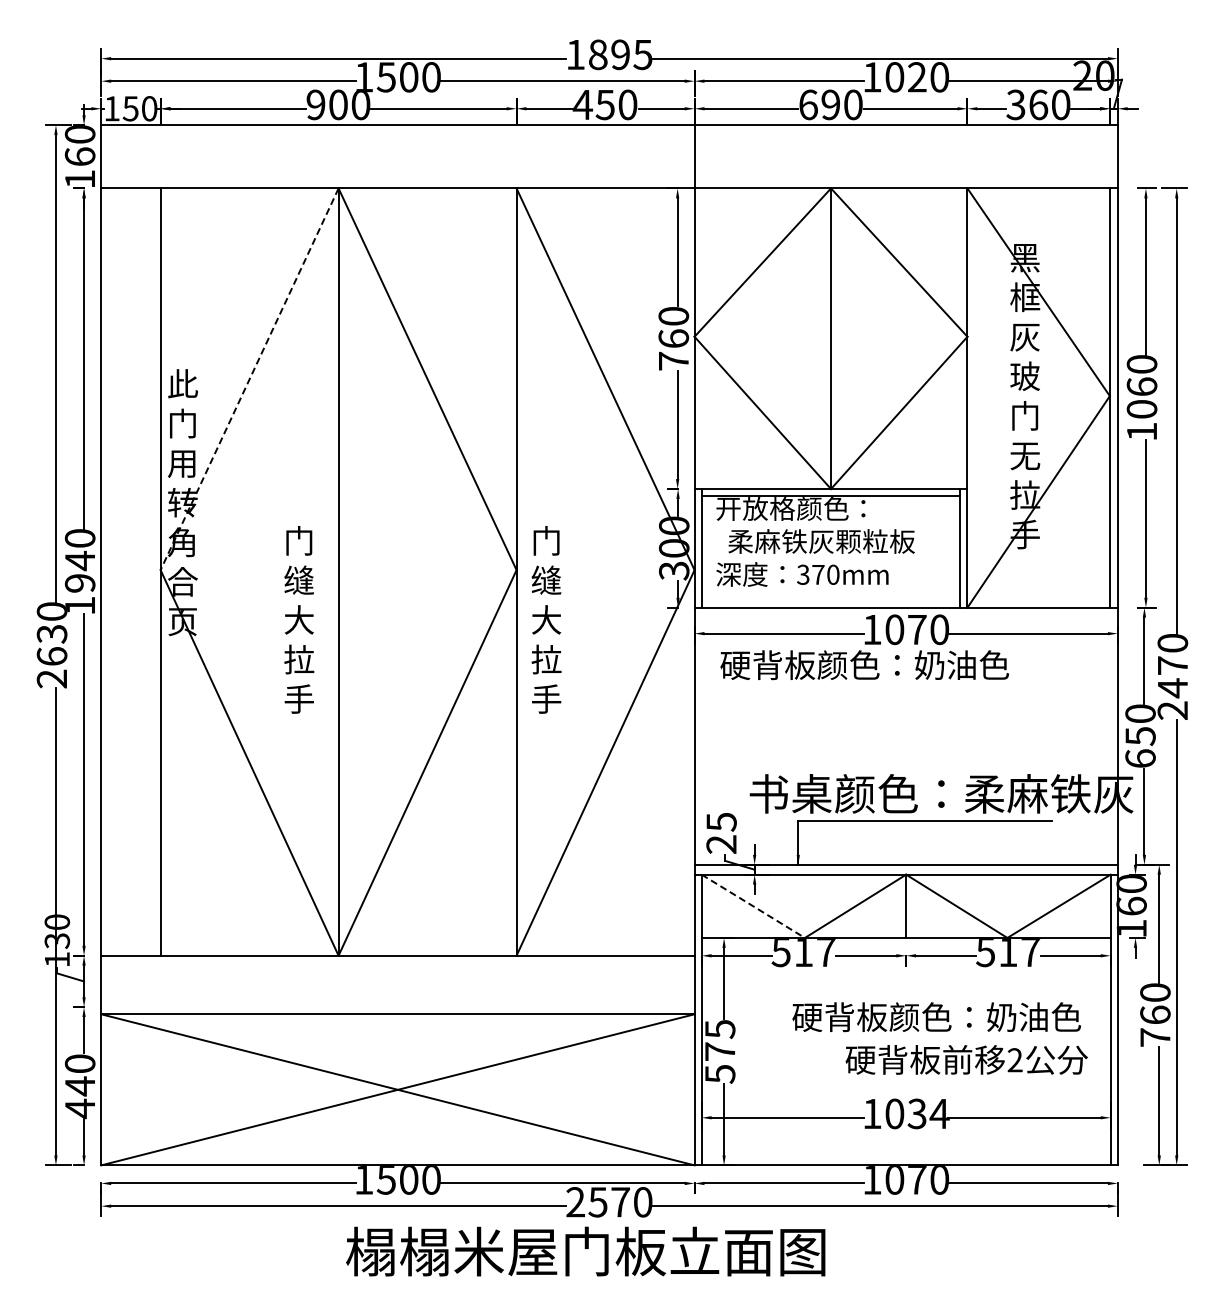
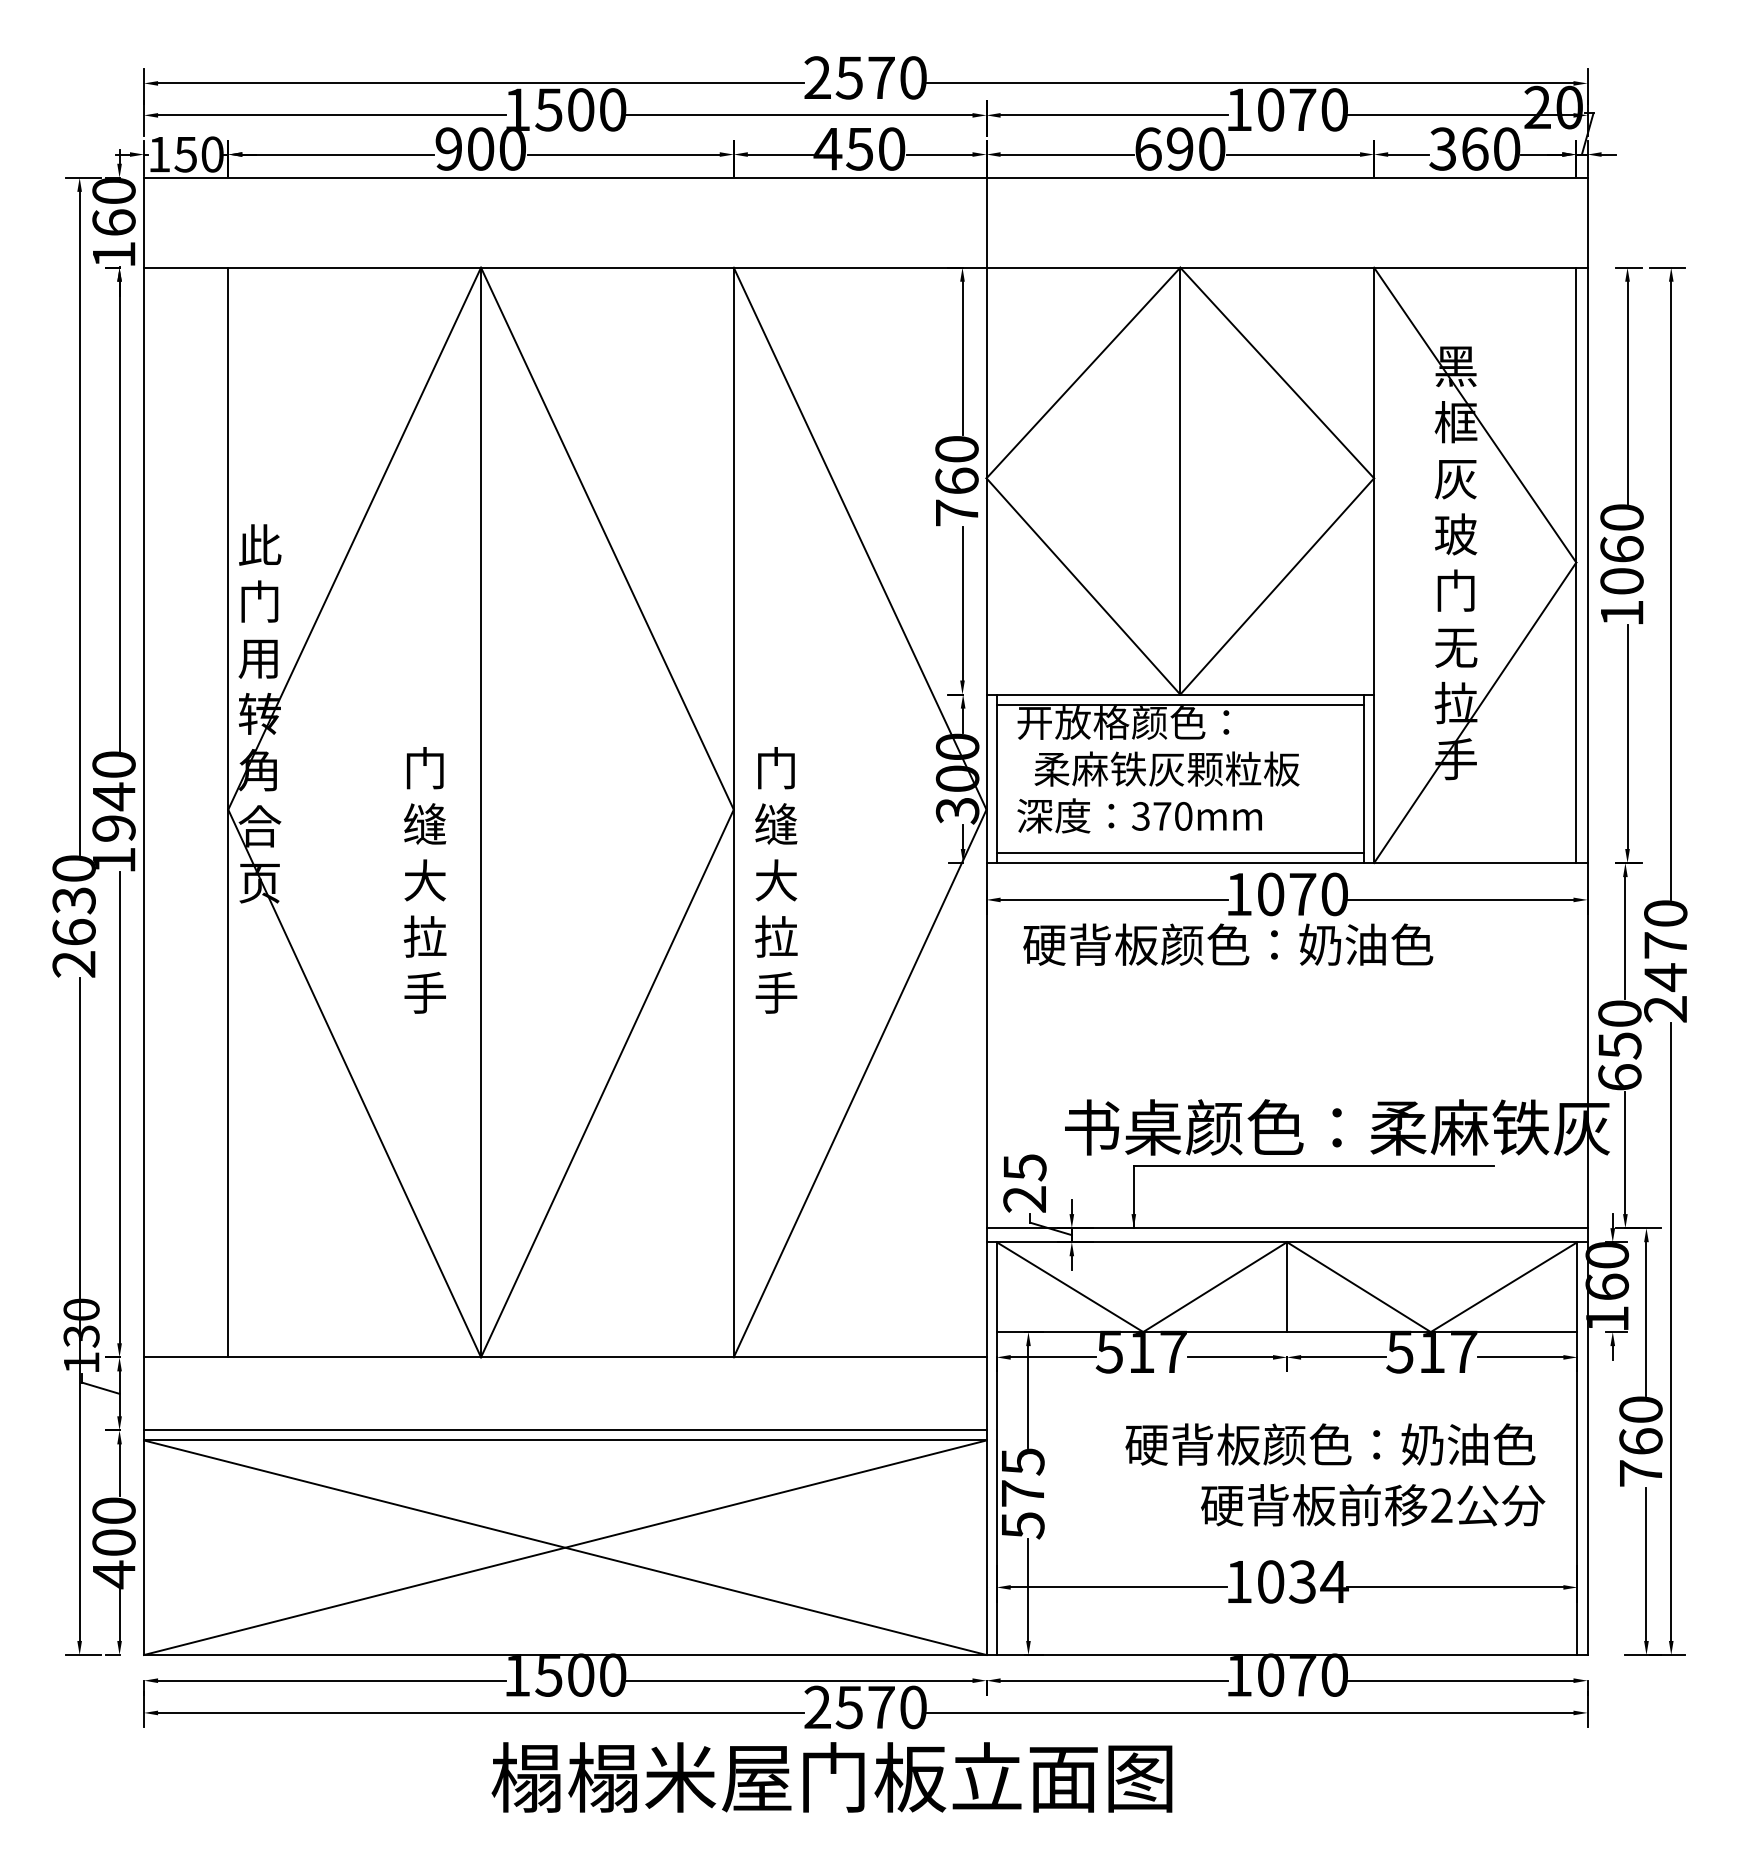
text: (609, 54) -> (865, 77), 1895 -> 2570
text: (917, 77) -> (1303, 110), 1020 -> 1070
line: (249, 379) -> (354, 539), dashed -> solid
line: (830, 600) -> (1179, 852), added
line: (753, 906) -> (1070, 1287), dashed -> solid
line: (397, 1007) -> (564, 1430), added
text: (79, 1086) -> (113, 1543), 440 -> 400

